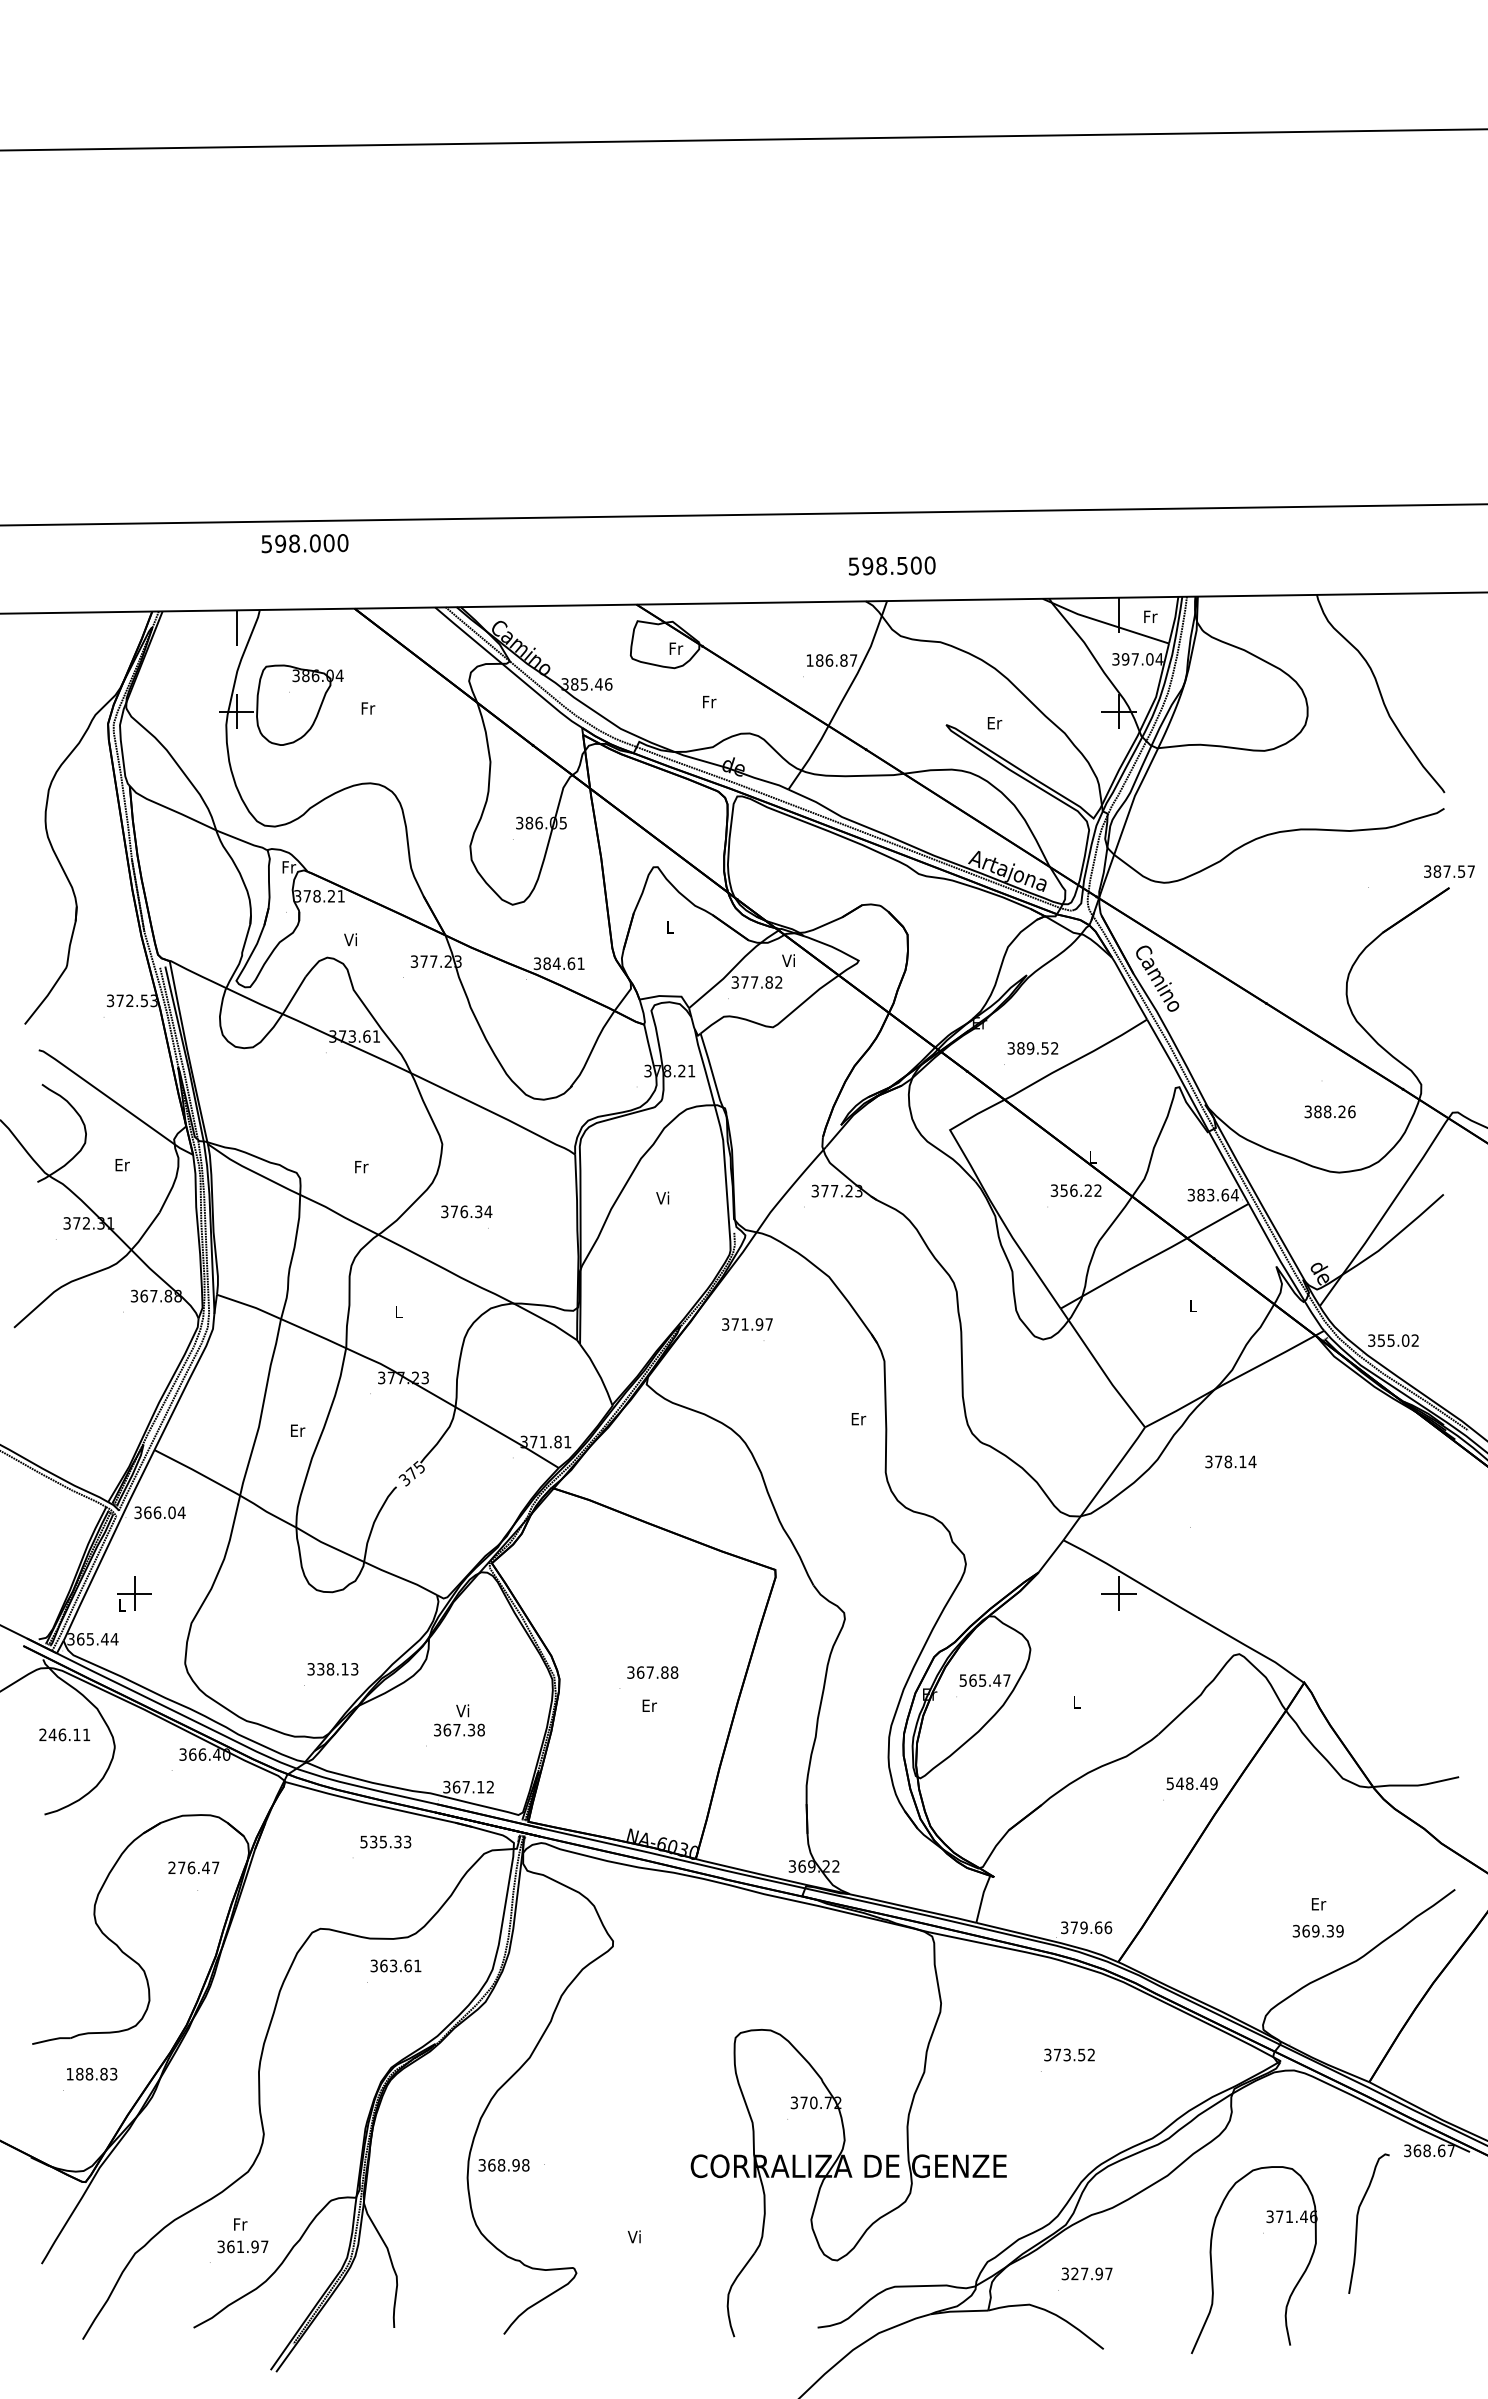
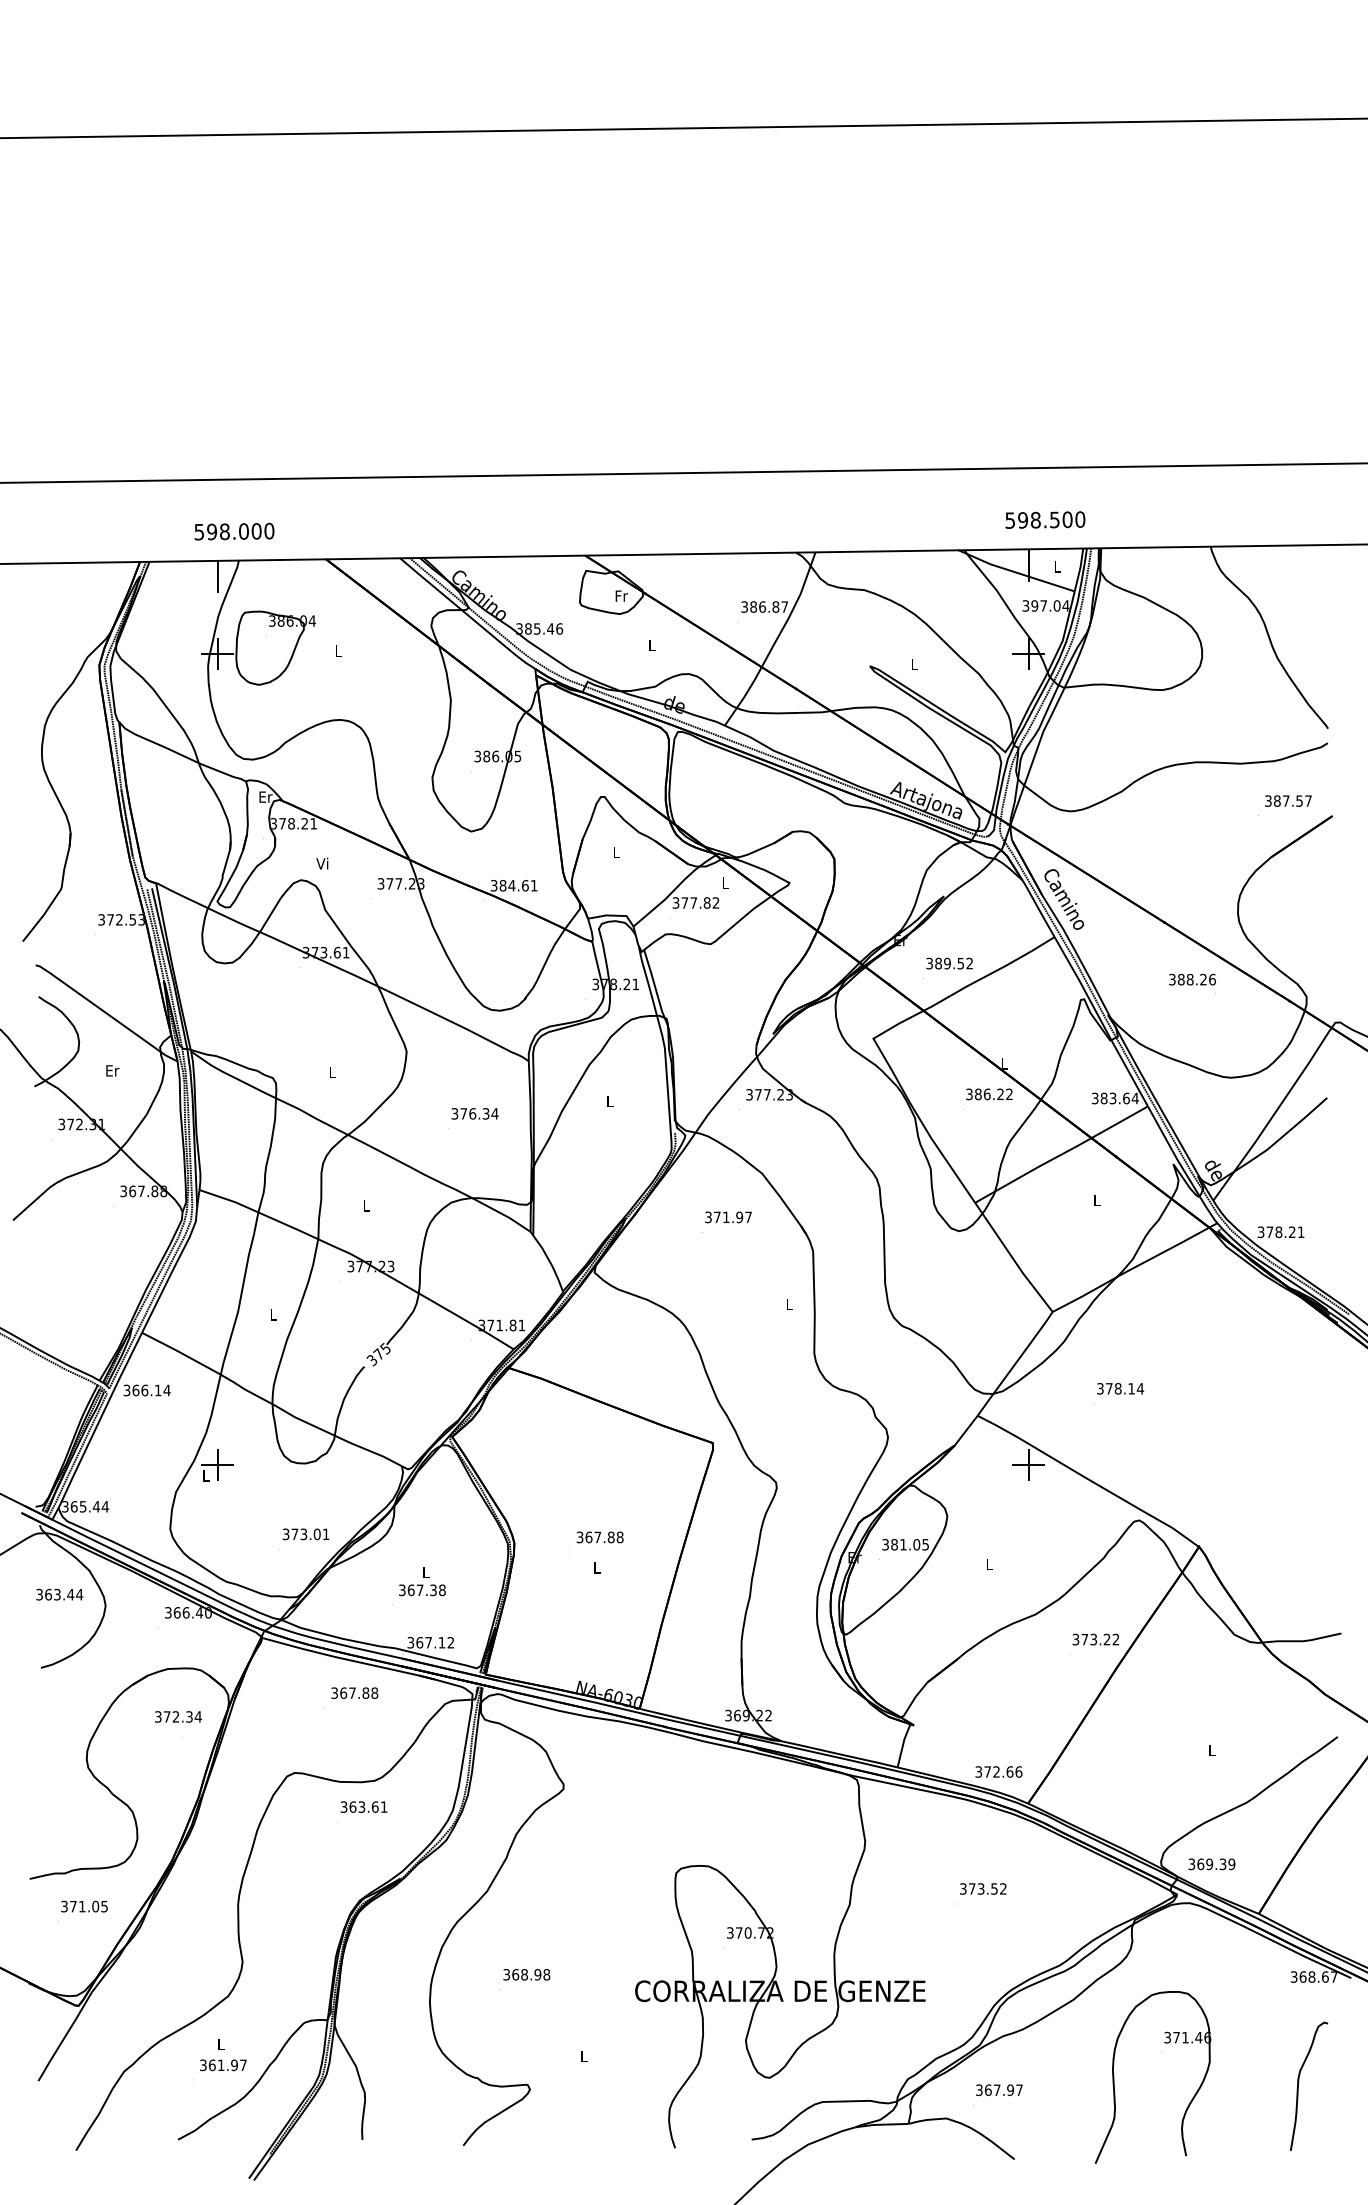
text: (304, 543) -> (234, 531), moved
text: (892, 565) -> (1045, 519), moved
text: (1150, 616) -> (1057, 566), Fr -> L
text: (809, 660) -> (744, 606), 186.87 -> 386.87
text: (709, 701) -> (652, 644), Fr -> L
text: (368, 708) -> (338, 651), Fr -> L
text: (994, 723) -> (914, 664), Er -> L
text: (289, 867) -> (266, 797), Fr -> Er
text: (1449, 871) -> (1288, 800), moved
text: (788, 960) -> (724, 882), Vi -> L
text: (1329, 1111) -> (1191, 979), moved
text: (361, 1167) -> (332, 1073), Fr -> L
text: (1063, 1190) -> (977, 1094), 356.22 -> 386.22
text: (662, 1197) -> (609, 1100), Vi -> L
text: (466, 1211) -> (474, 1113), moved
text: (747, 1324) -> (728, 1217), moved
text: (1397, 1340) -> (1284, 1232), 355.02 -> 378.21
text: (858, 1419) -> (789, 1304), Er -> L
text: (298, 1430) -> (274, 1314), Er -> L
text: (1230, 1461) -> (1120, 1388), moved
text: (171, 1512) -> (157, 1390), 366.04 -> 366.14
part: (134, 1593) -> (217, 1464), moved
text: (337, 1669) -> (310, 1534), 338.13 -> 373.01
text: (985, 1680) -> (906, 1544), 565.47 -> 381.05
text: (649, 1705) -> (597, 1567), Er -> L
text: (462, 1710) -> (425, 1572), Vi -> L
text: (64, 1734) -> (59, 1594), 246.11 -> 363.44
text: (1192, 1783) -> (1096, 1639), 548.49 -> 373.22
text: (385, 1841) -> (354, 1692), 535.33 -> 367.88
text: (193, 1867) -> (177, 1716), 276.47 -> 372.34
text: (1318, 1904) -> (1212, 1750), Er -> L
text: (1083, 1927) -> (996, 1771), 379.66 -> 372.66
text: (1317, 1930) -> (1211, 1863), moved
text: (91, 2073) -> (84, 1905), 188.83 -> 371.05
text: (503, 2165) -> (526, 1974), moved
curve: (1357, 2223) -> (1298, 2086), moved
text: (240, 2224) -> (221, 2044), Fr -> L
text: (633, 2236) -> (582, 2055), Vi -> L
text: (1074, 2273) -> (987, 2089), 327.97 -> 367.97

